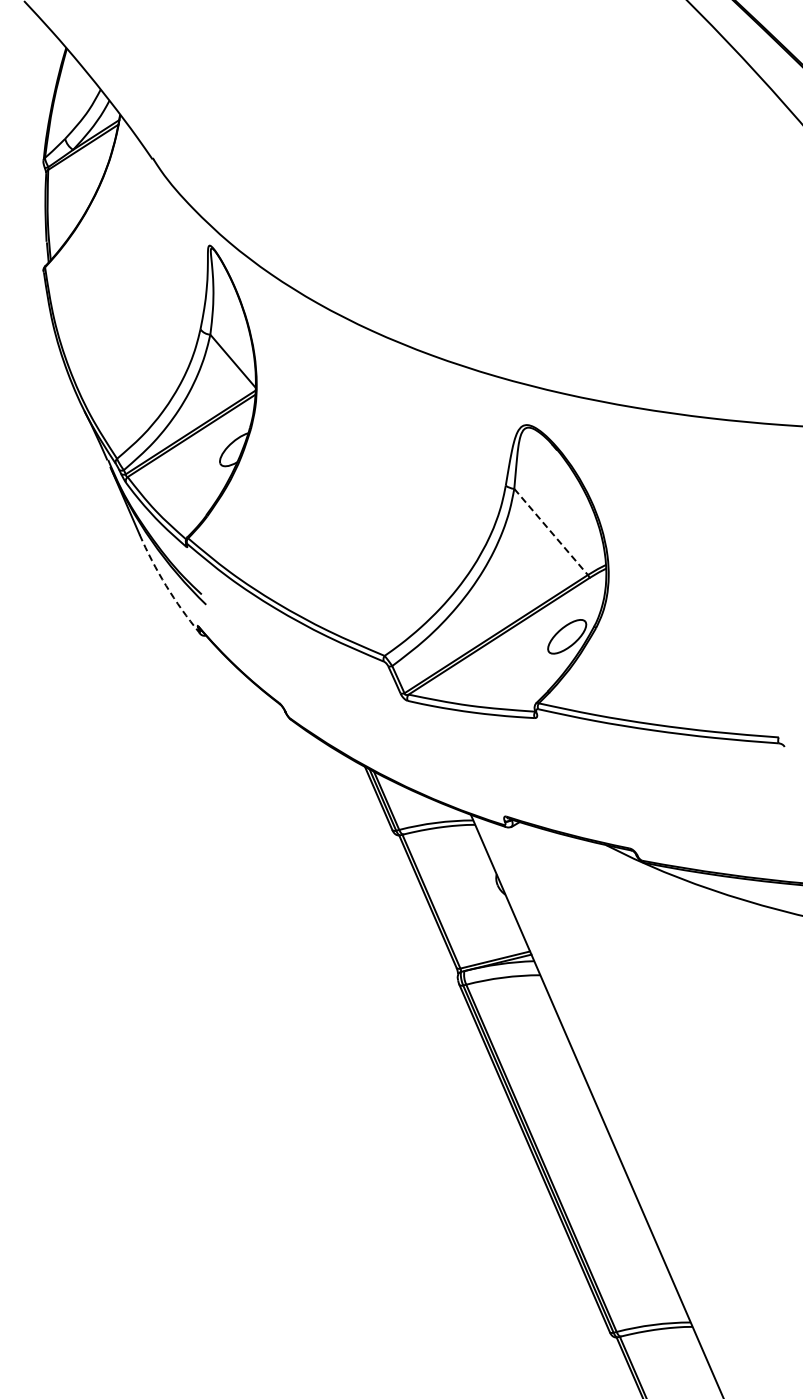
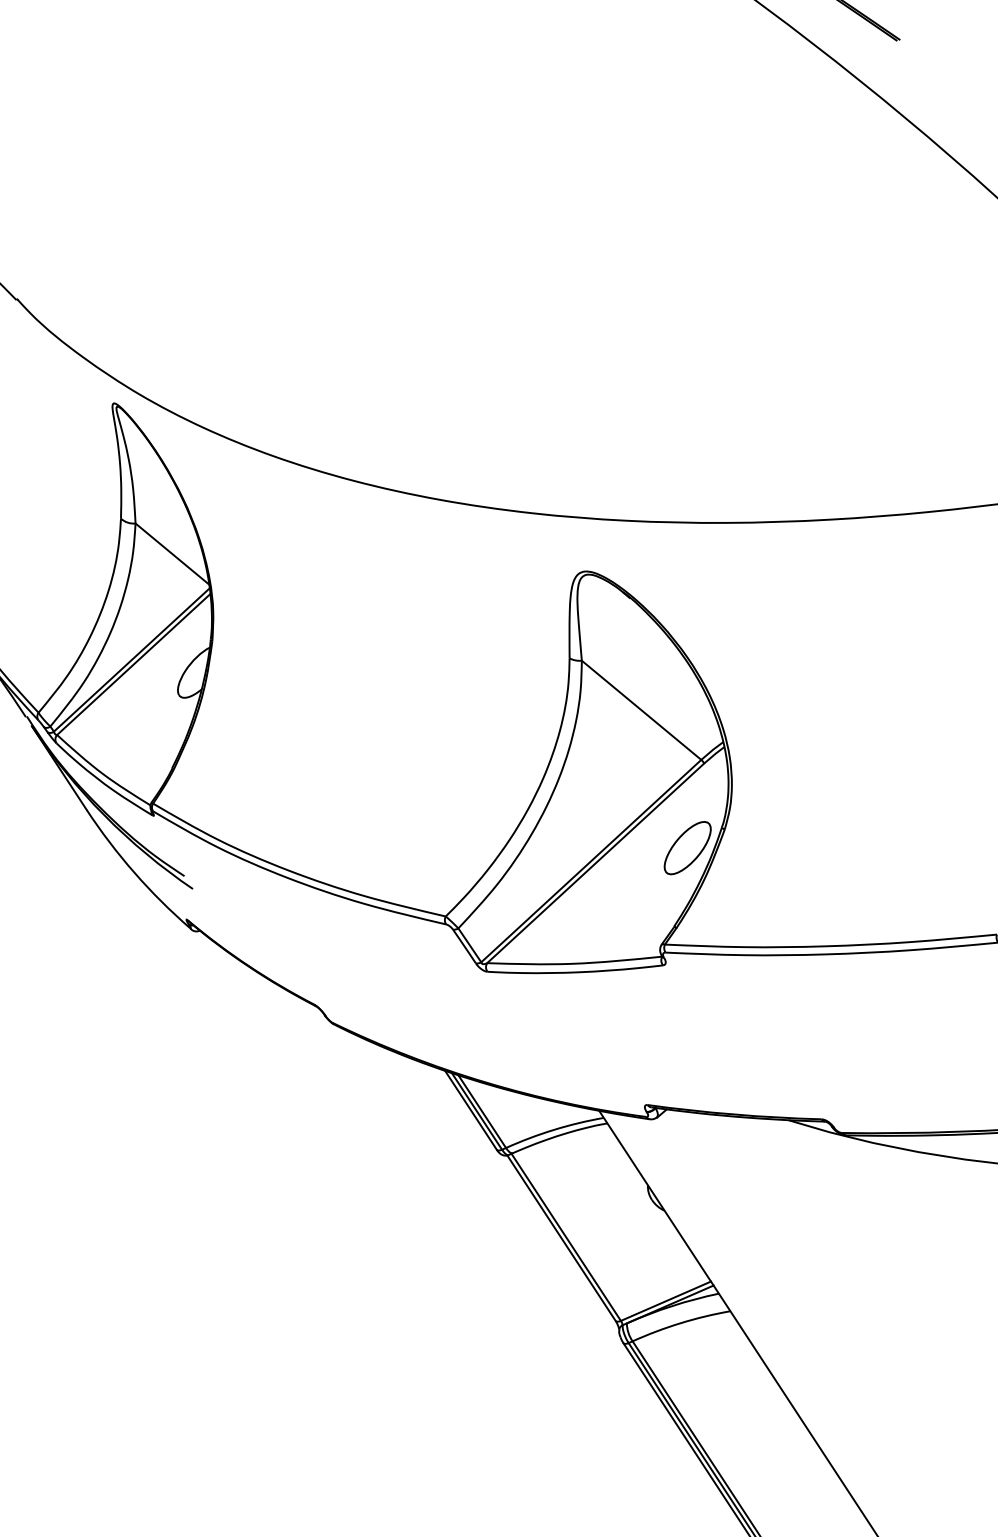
line: (551, 531) -> (641, 709), dashed -> solid
arc: (166, 585) -> (134, 872), dashed -> solid

